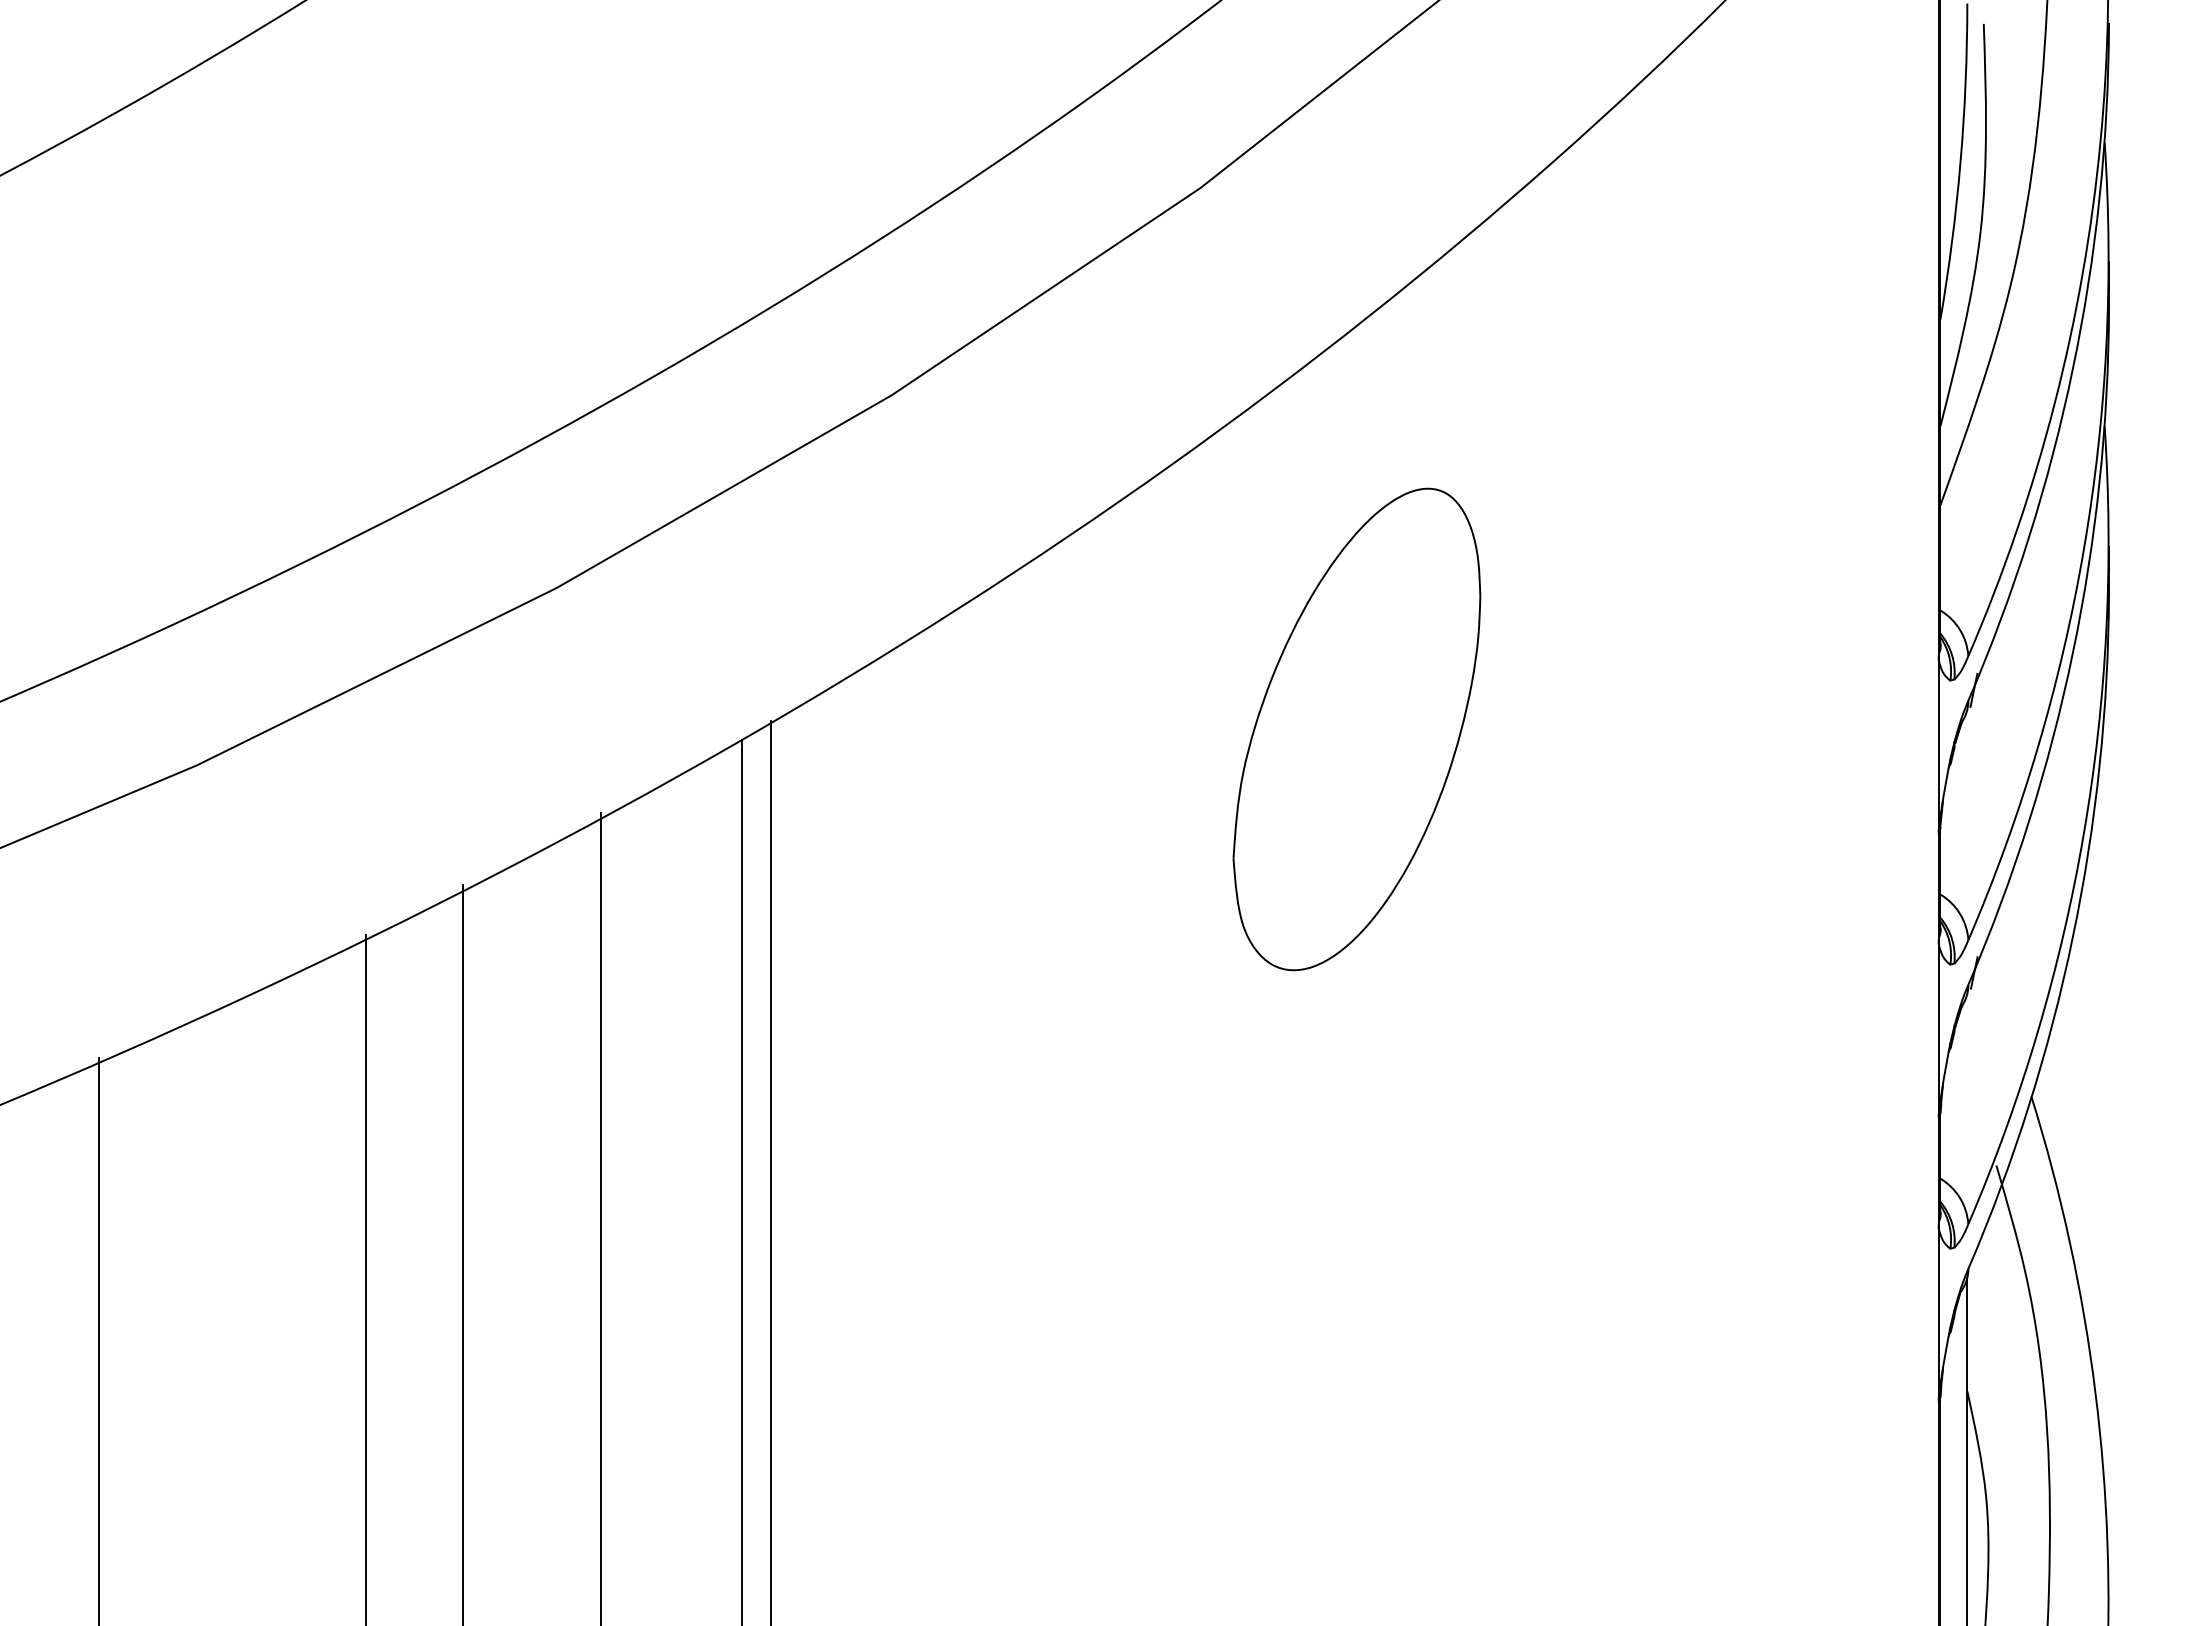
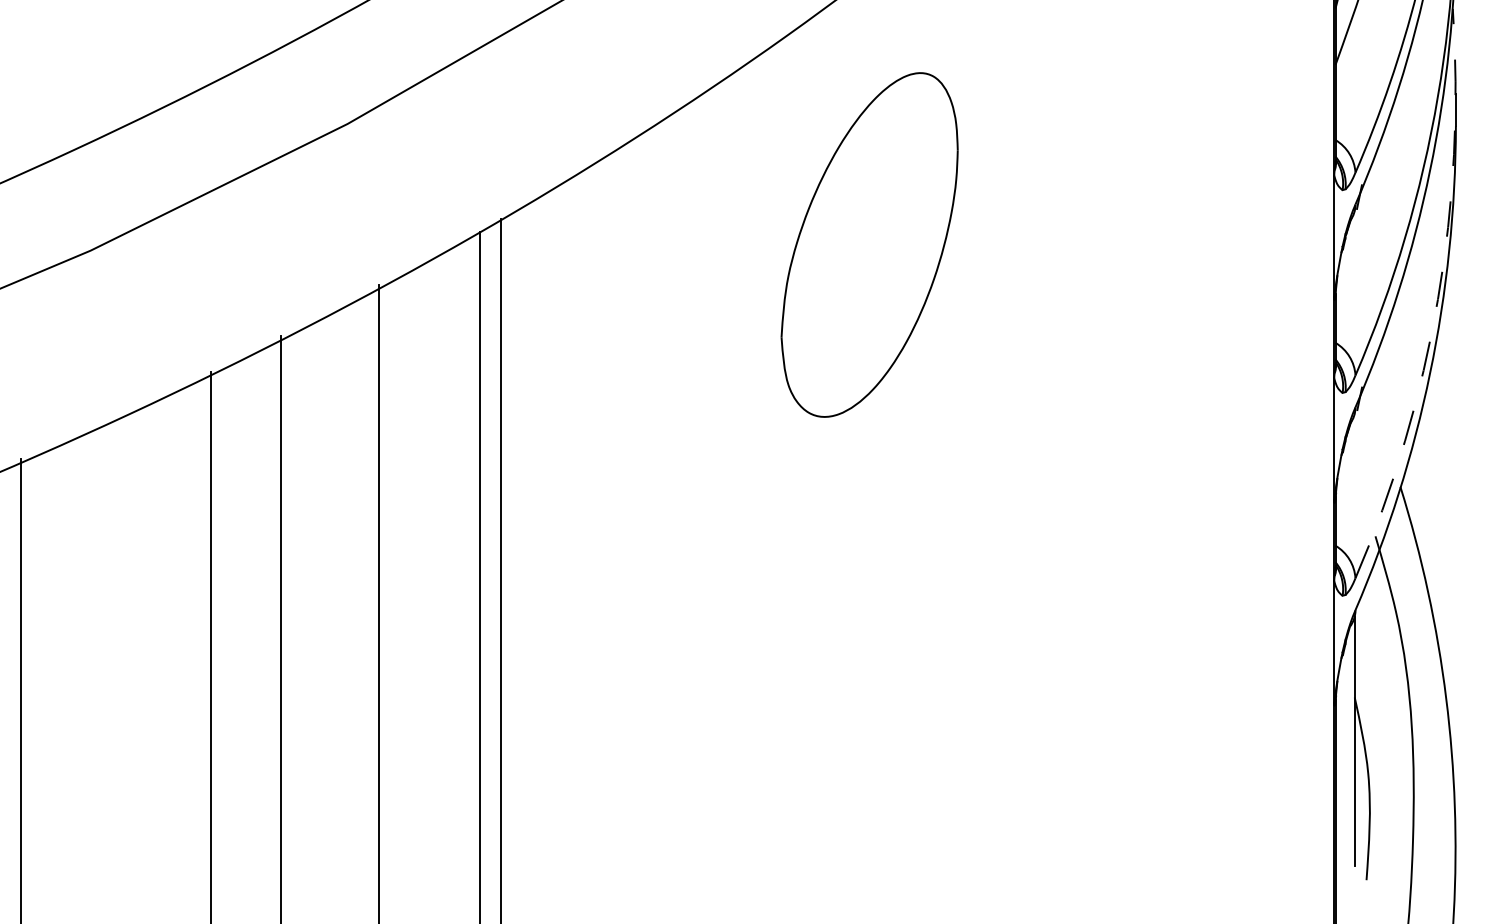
part: (1356, 729) -> (869, 245), moved
arc: (2083, 833) -> (1437, 299), solid -> dashed

